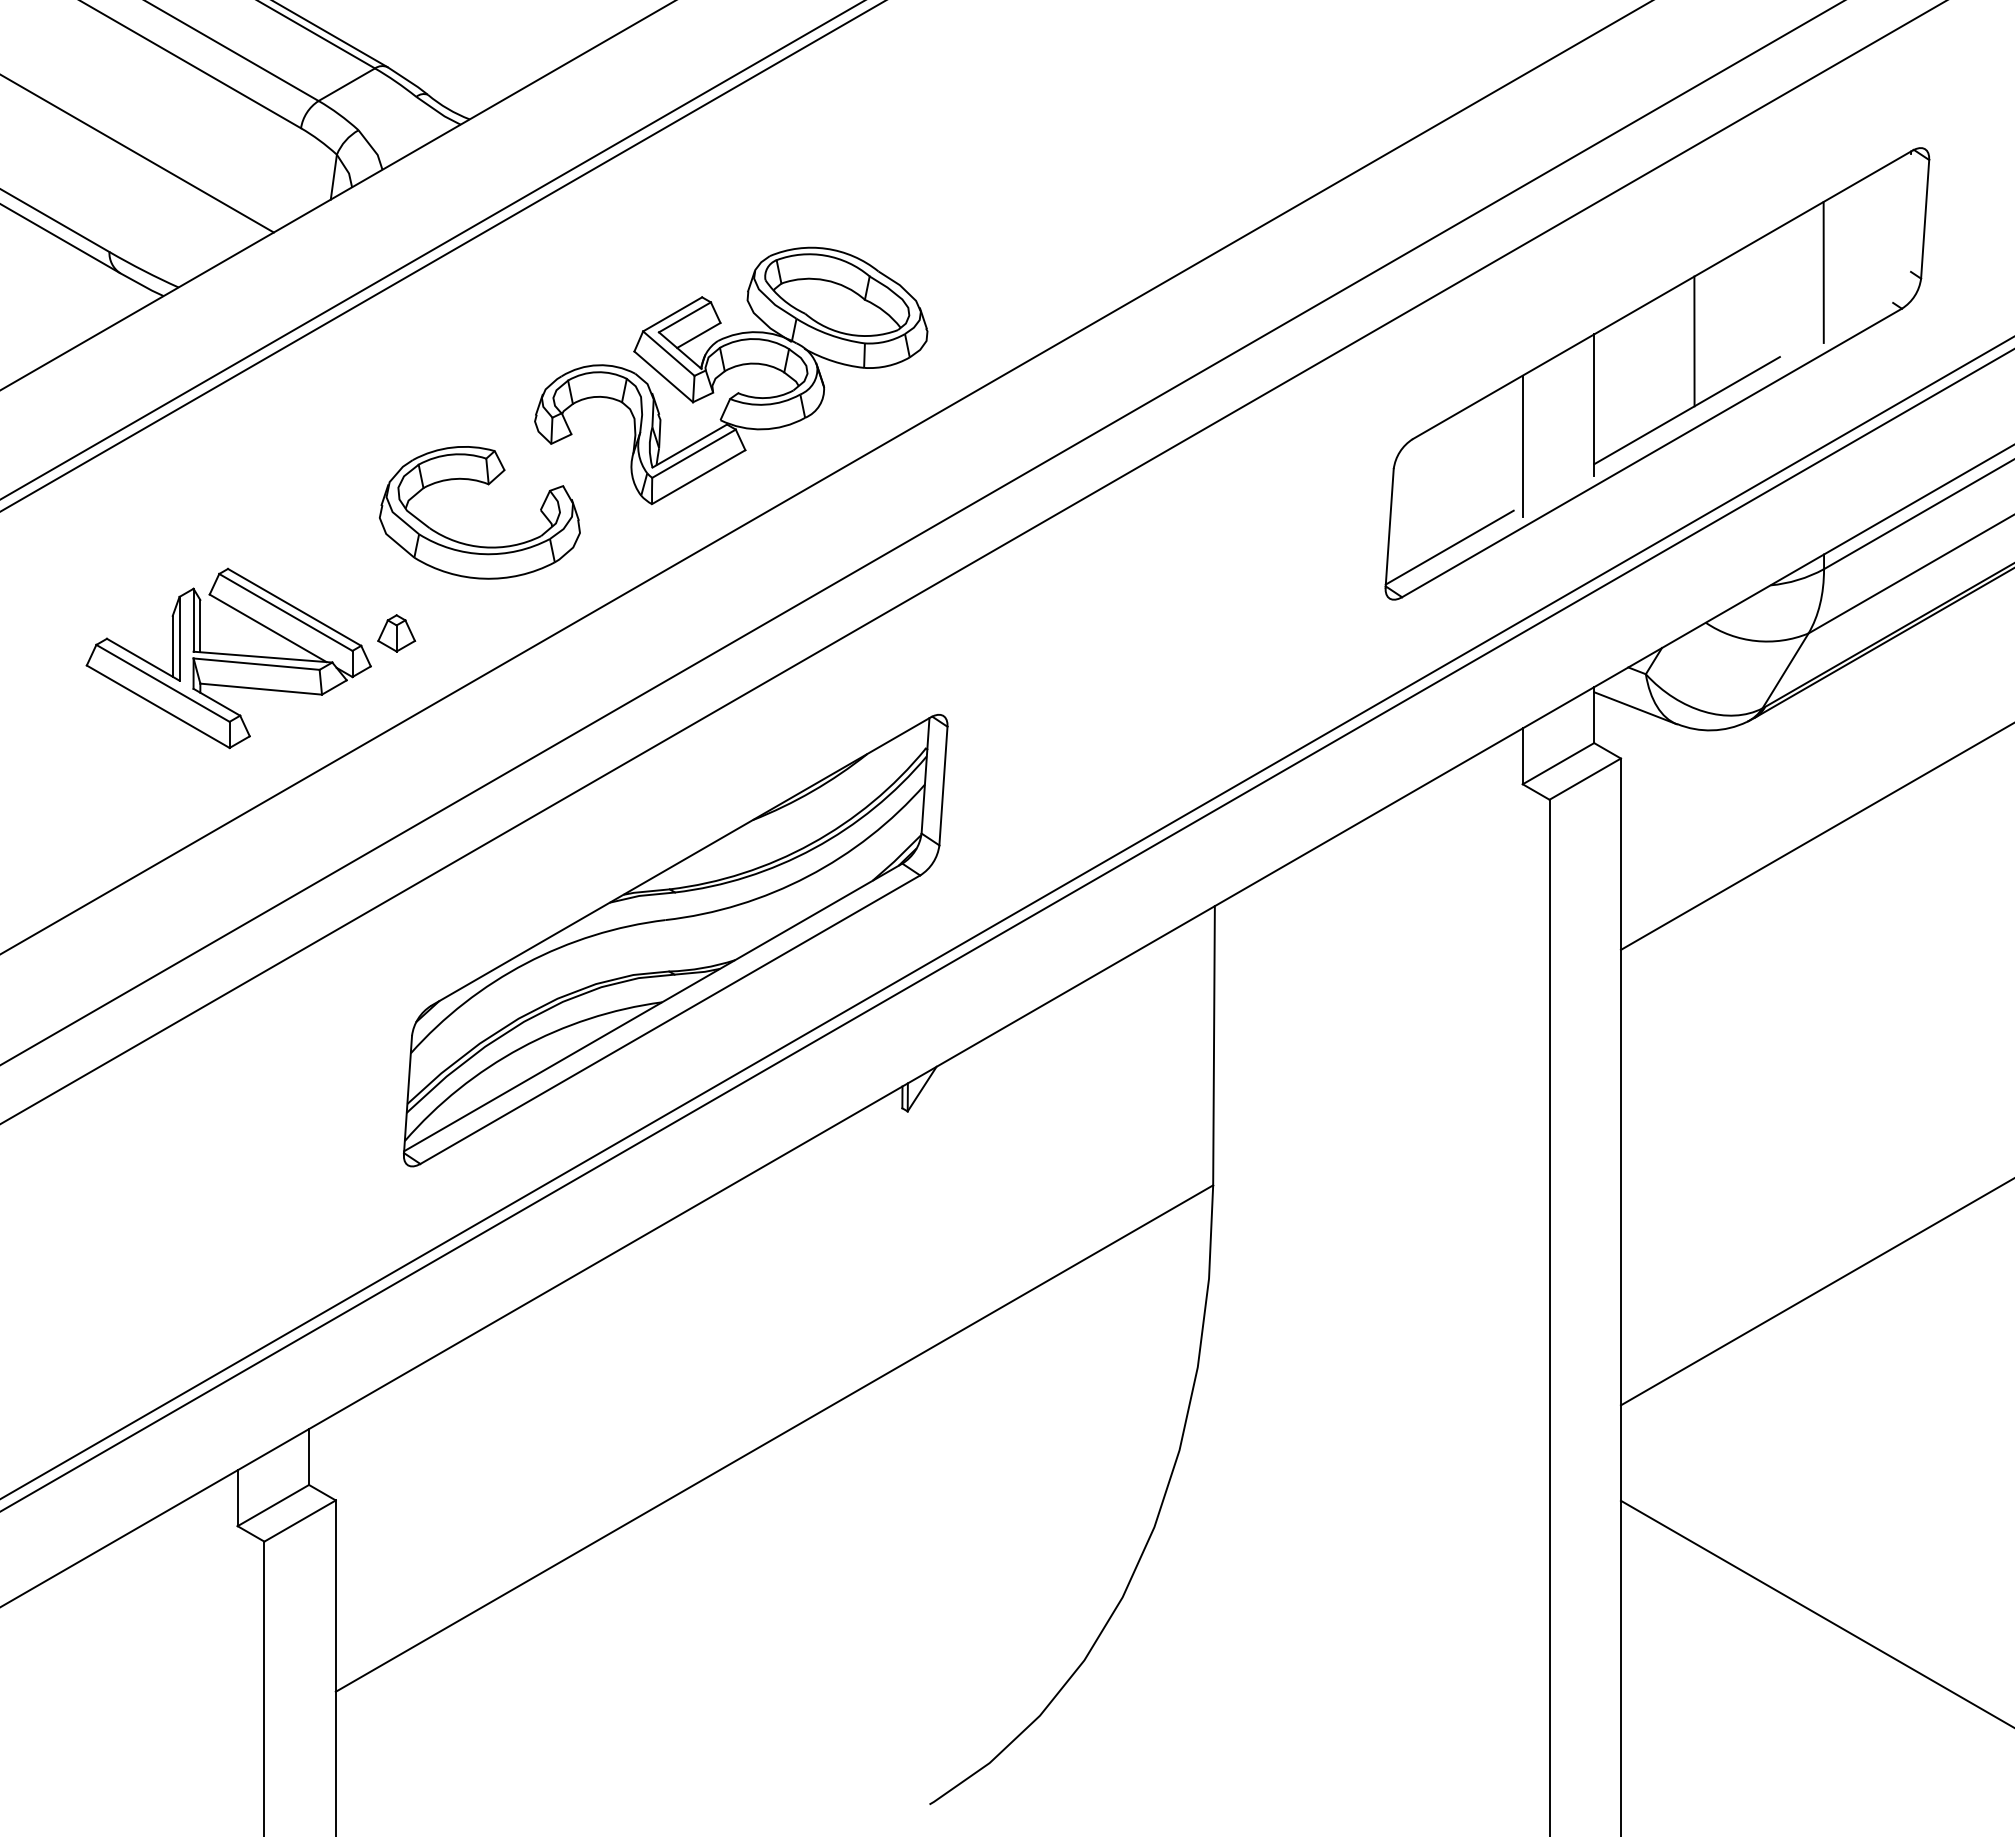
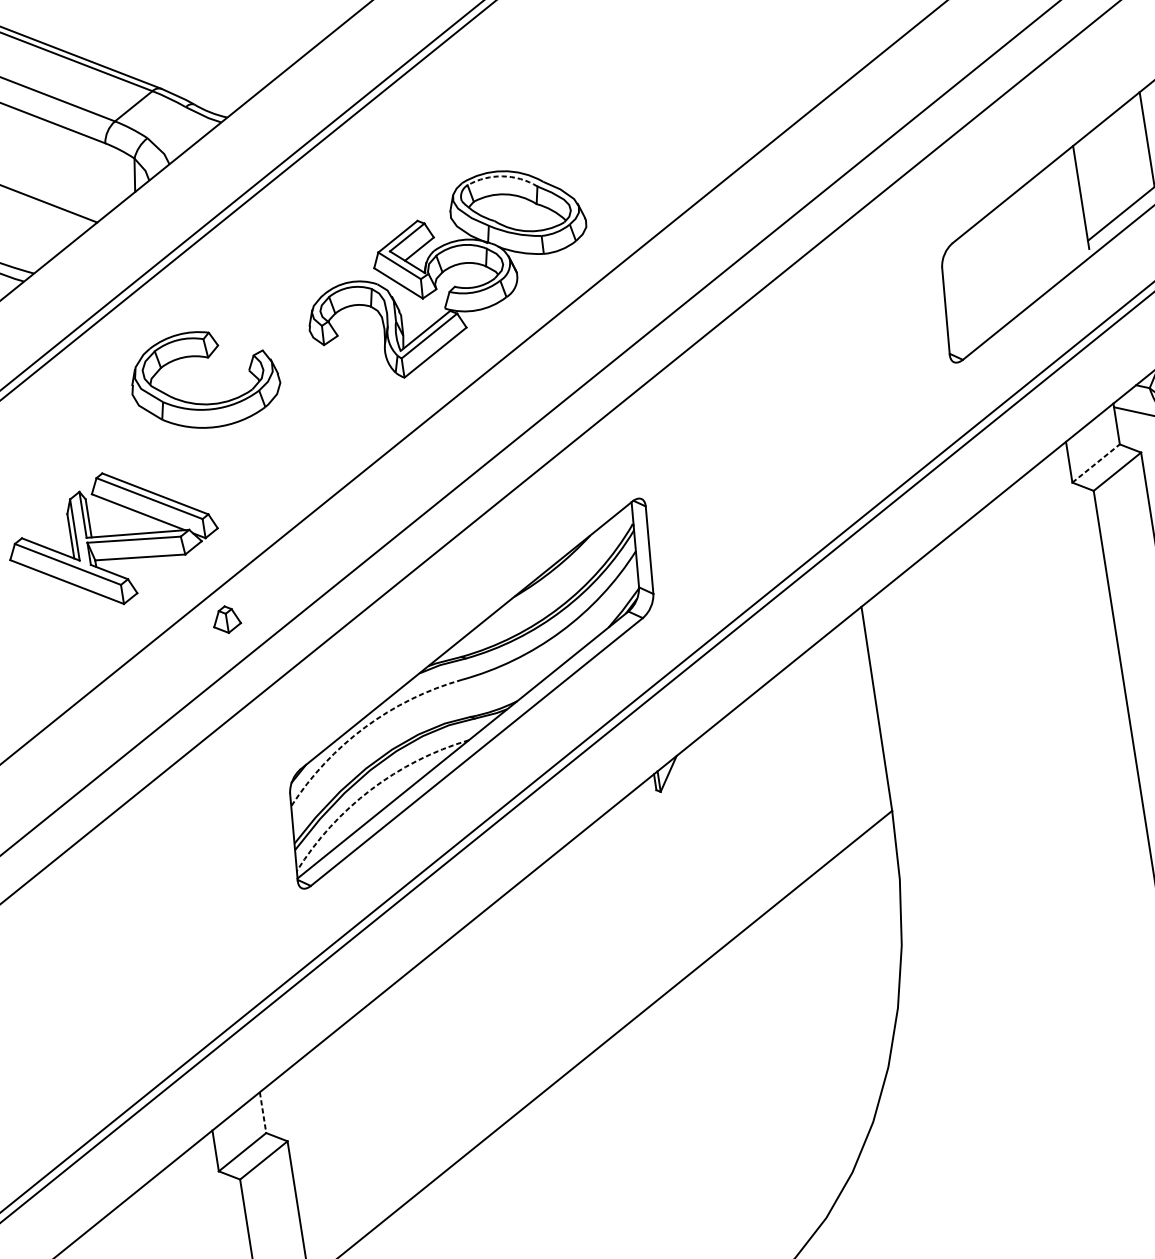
arc: (825, 255) -> (502, 176), solid -> dashed
line: (1522, 445) -> (1033, 235), removed
part: (488, 485) -> (208, 358), moved
line: (1449, 547) -> (991, 318), removed
part: (396, 633) -> (226, 619), moved
line: (1558, 763) -> (1096, 463), solid -> dashed
arc: (526, 963) -> (365, 727), solid -> dashed
arc: (520, 1048) -> (370, 790), solid -> dashed
line: (309, 1457) -> (263, 1112), solid -> dashed

